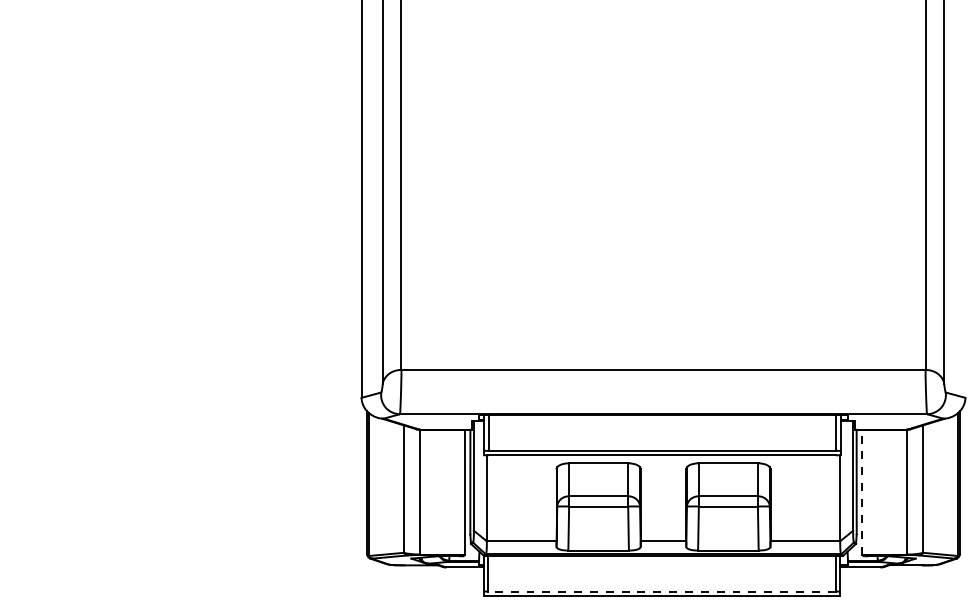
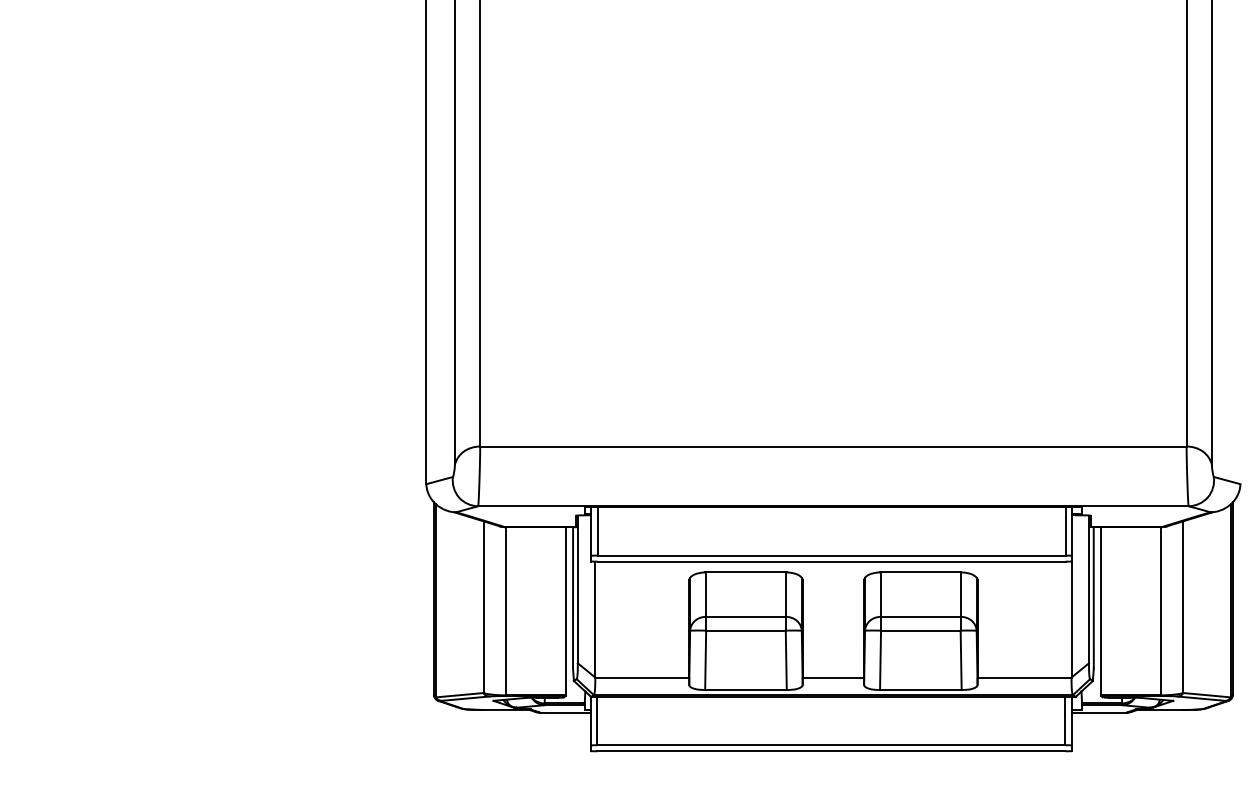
line: (862, 491) -> (1101, 610), dashed -> solid
line: (662, 591) -> (832, 745), dashed -> solid

